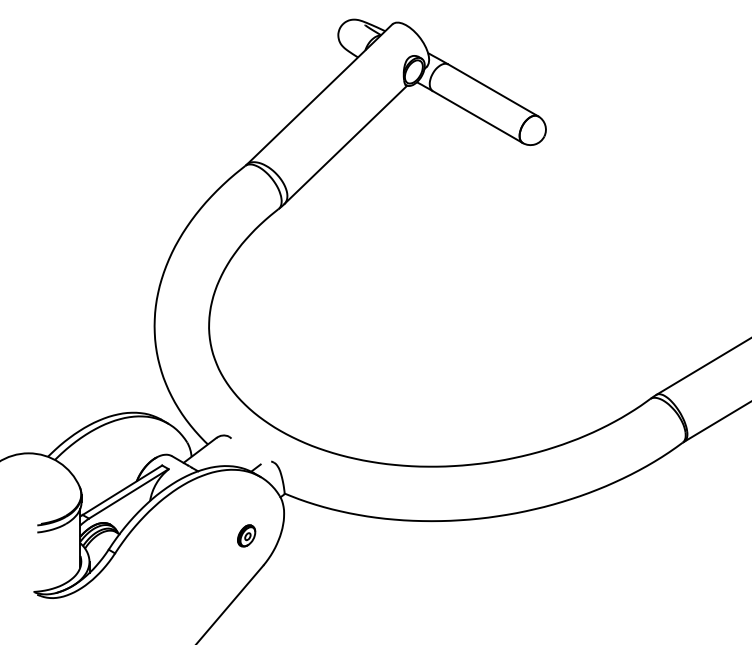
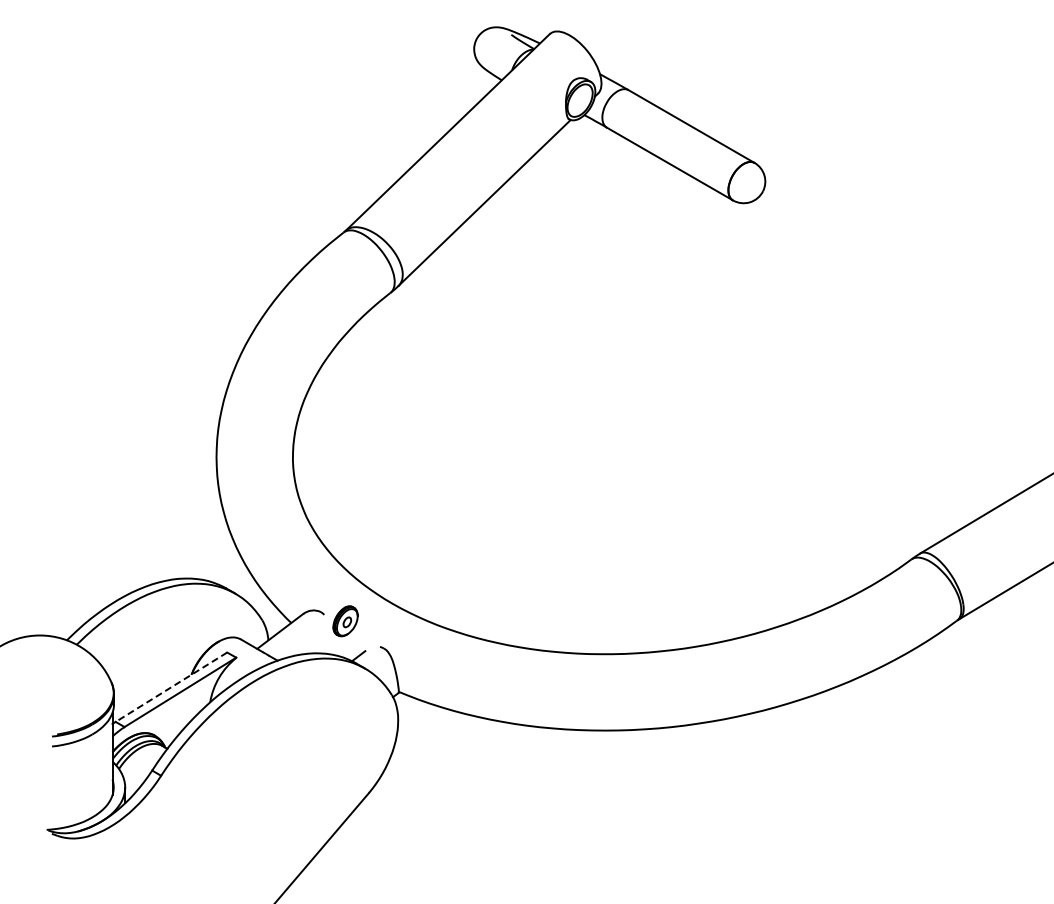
line: (122, 490) -> (171, 687), solid -> dashed
part: (246, 536) -> (345, 621), moved

